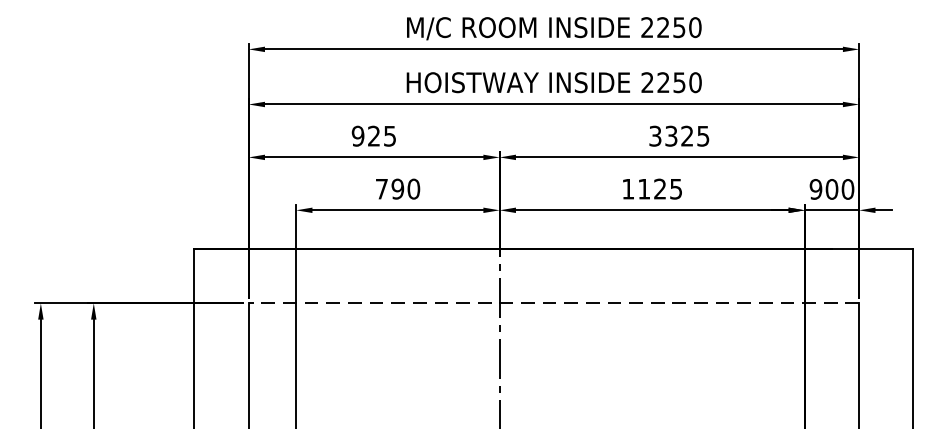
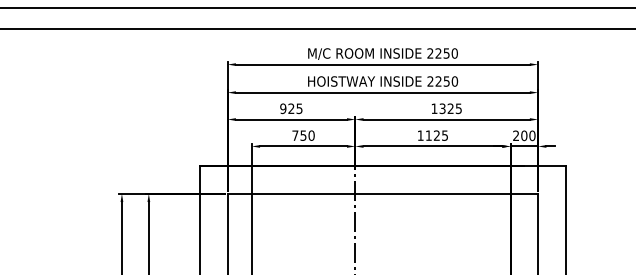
text: (655, 135) -> (434, 108), 3325 -> 1325
text: (397, 188) -> (303, 135), 790 -> 750
text: (816, 188) -> (516, 135), 900 -> 200
line: (553, 302) -> (382, 193), dashed -> solid

